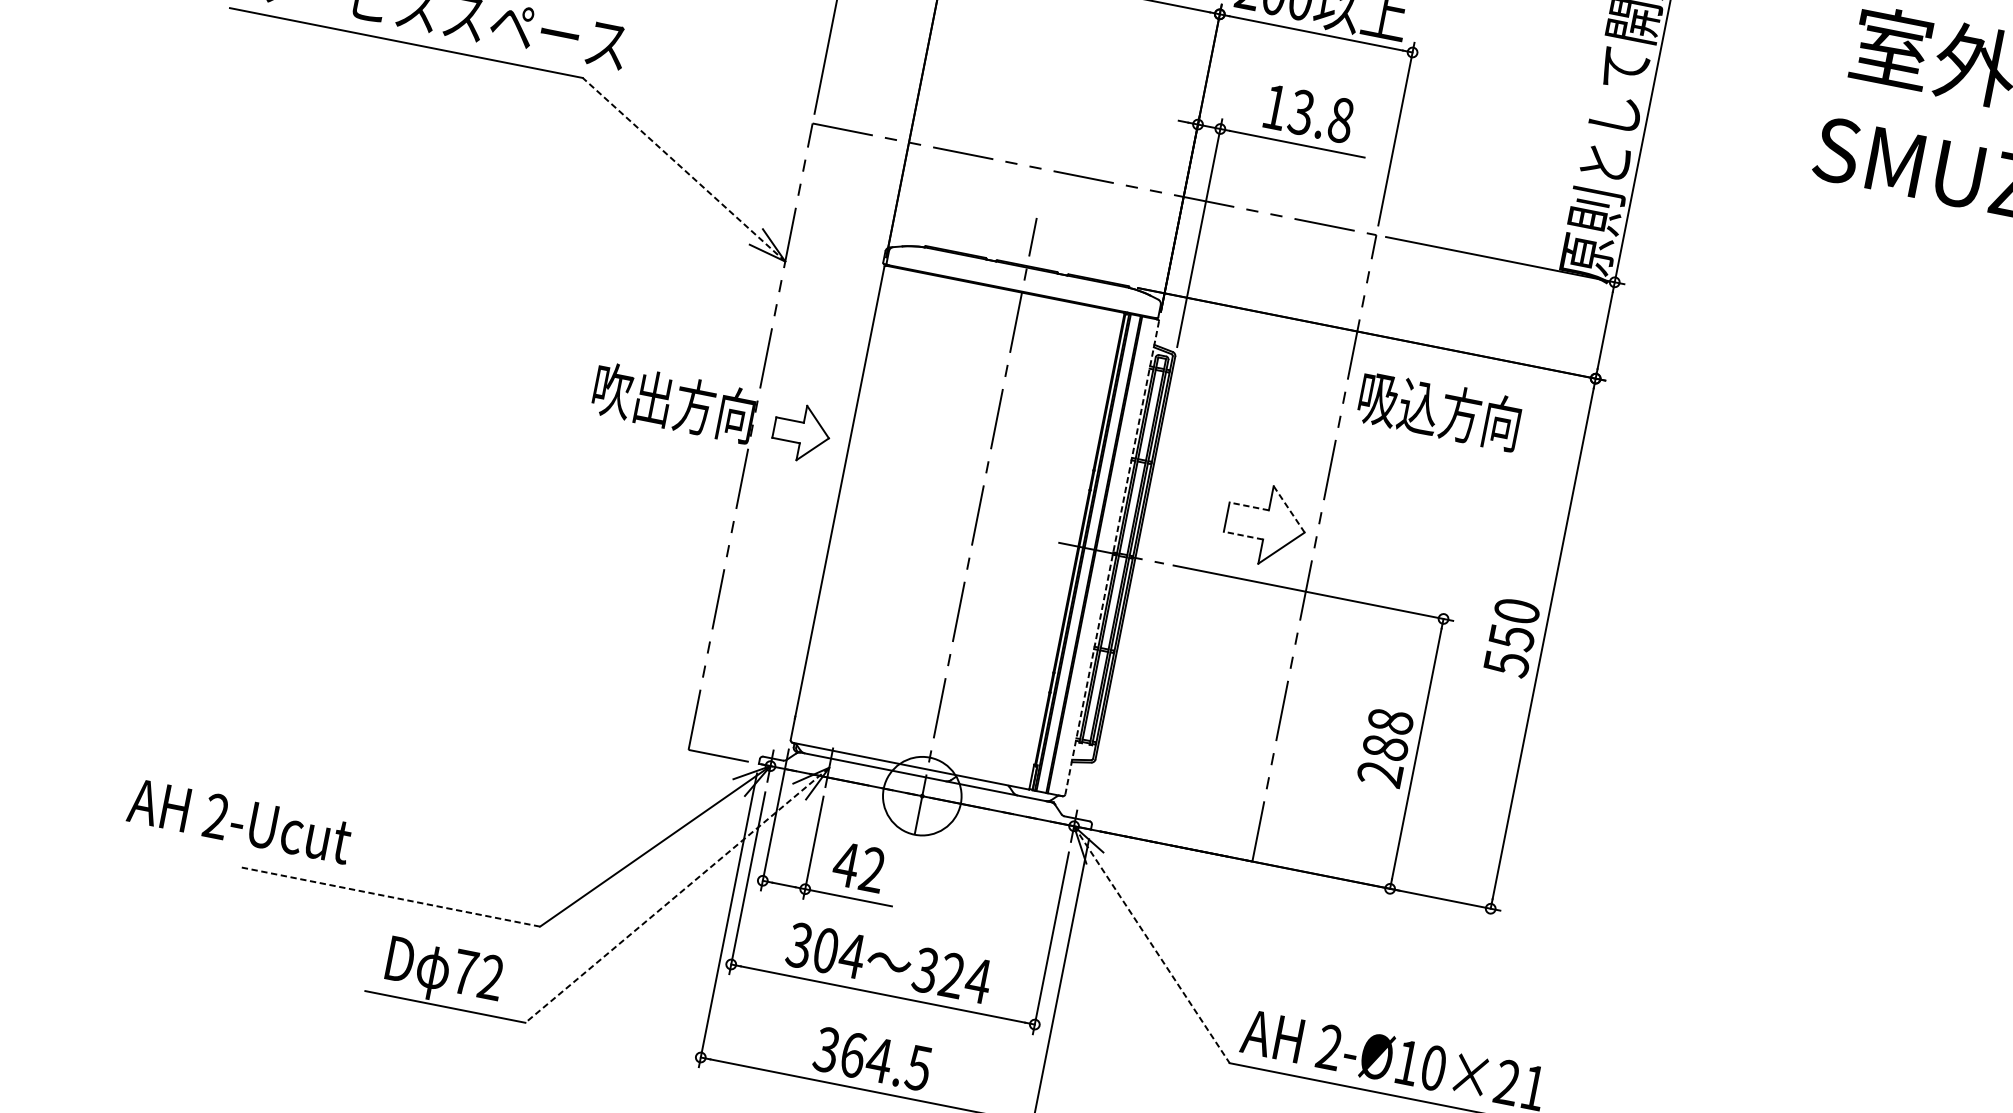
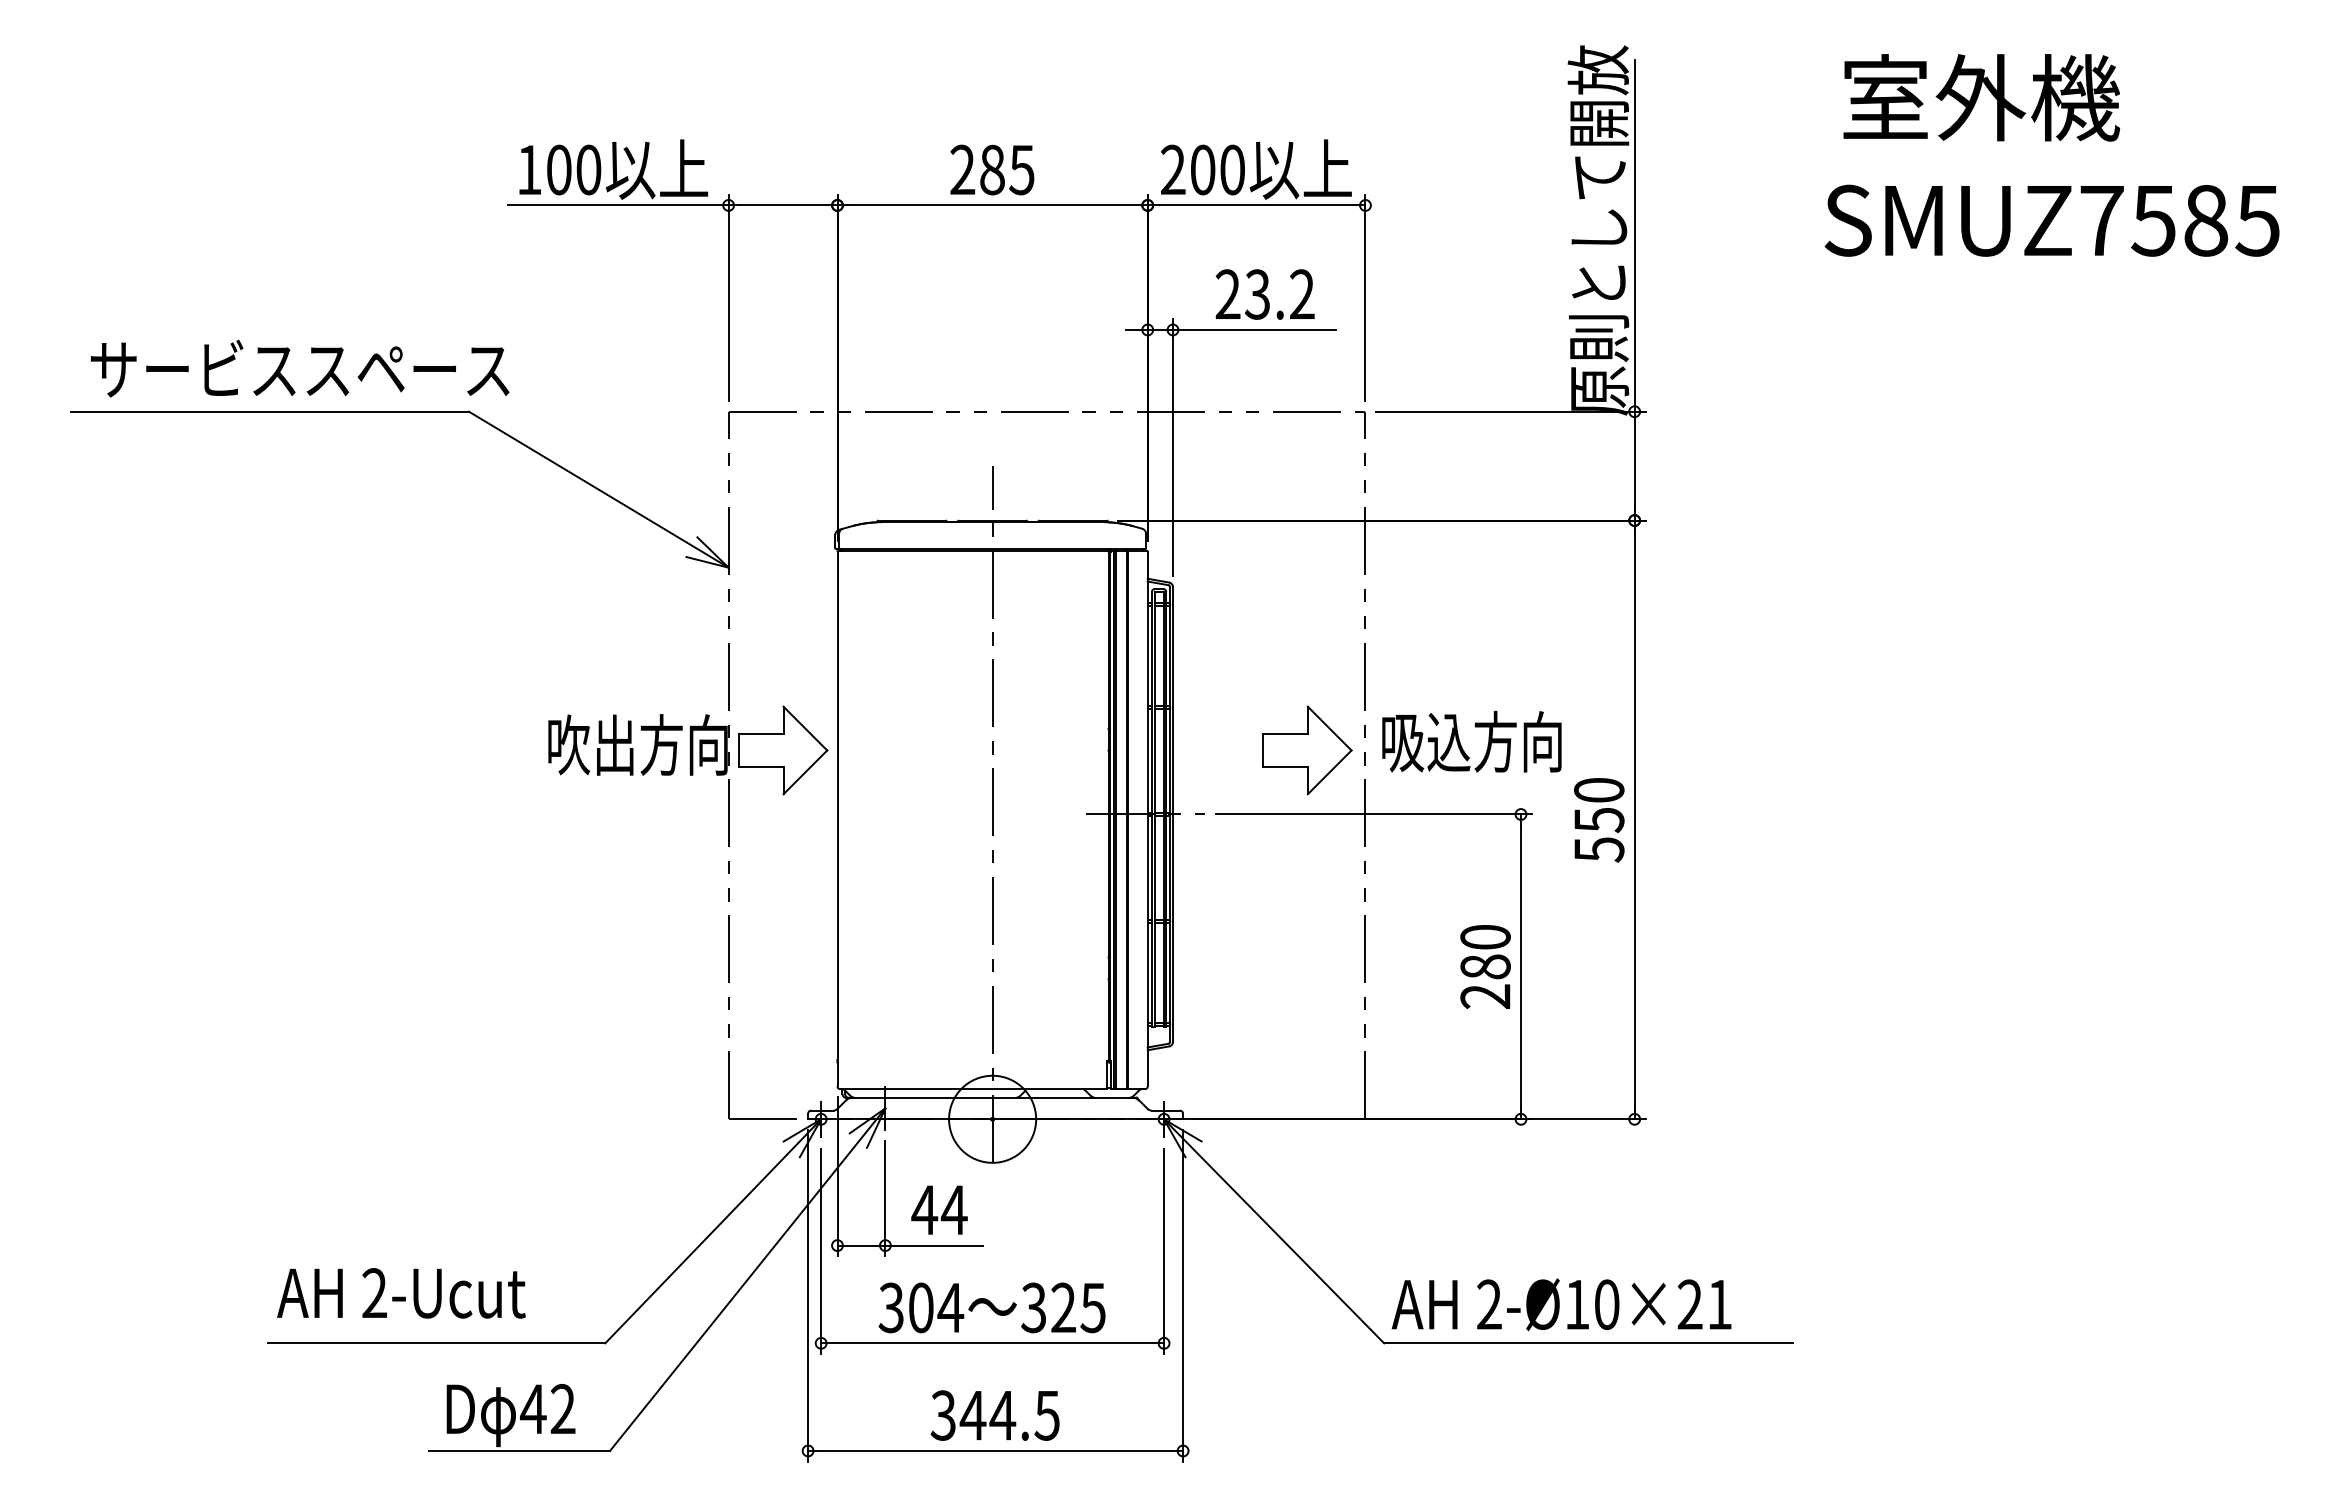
text: (1307, 113) -> (1264, 294), 13.8 -> 23.2
line: (683, 169) -> (598, 489), dashed -> solid
text: (1439, 410) -> (1471, 741), moved
part: (801, 433) -> (783, 750), size x1.43
line: (1249, 505) -> (1285, 733), dashed -> solid
line: (1289, 509) -> (1329, 728), dashed -> solid
line: (1243, 535) -> (1285, 766), dashed -> solid
line: (1111, 557) -> (1147, 819), dashed -> solid
text: (1390, 720) -> (1485, 936), 288 -> 280
text: (240, 821) -> (401, 1293), moved
text: (871, 869) -> (953, 1209), 42 -> 44
line: (677, 895) -> (747, 1279), dashed -> solid
line: (391, 897) -> (437, 1343), dashed -> solid
line: (1152, 944) -> (1274, 1231), dashed -> solid
text: (464, 971) -> (532, 1408), 72 -> 42
text: (977, 981) -> (1092, 1308), 324 -> 325
text: (852, 1054) -> (972, 1415), 364.5 -> 344.5

